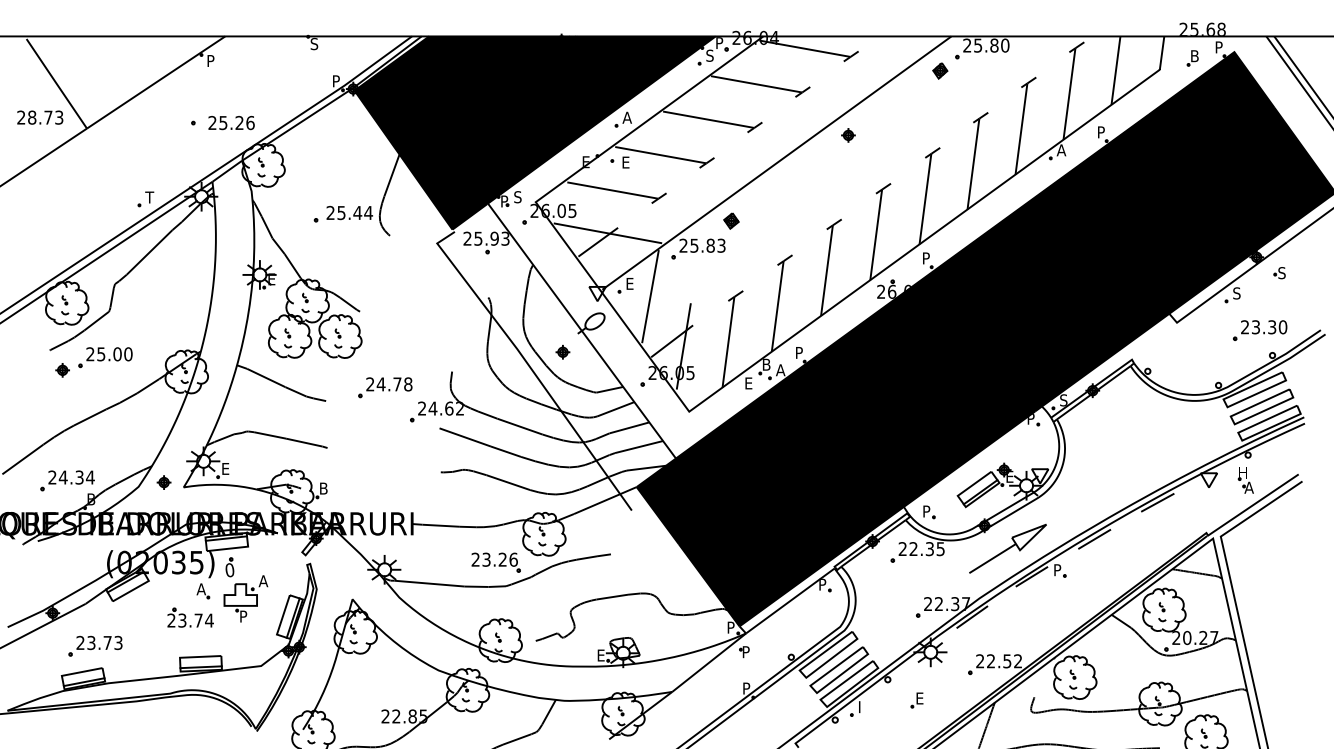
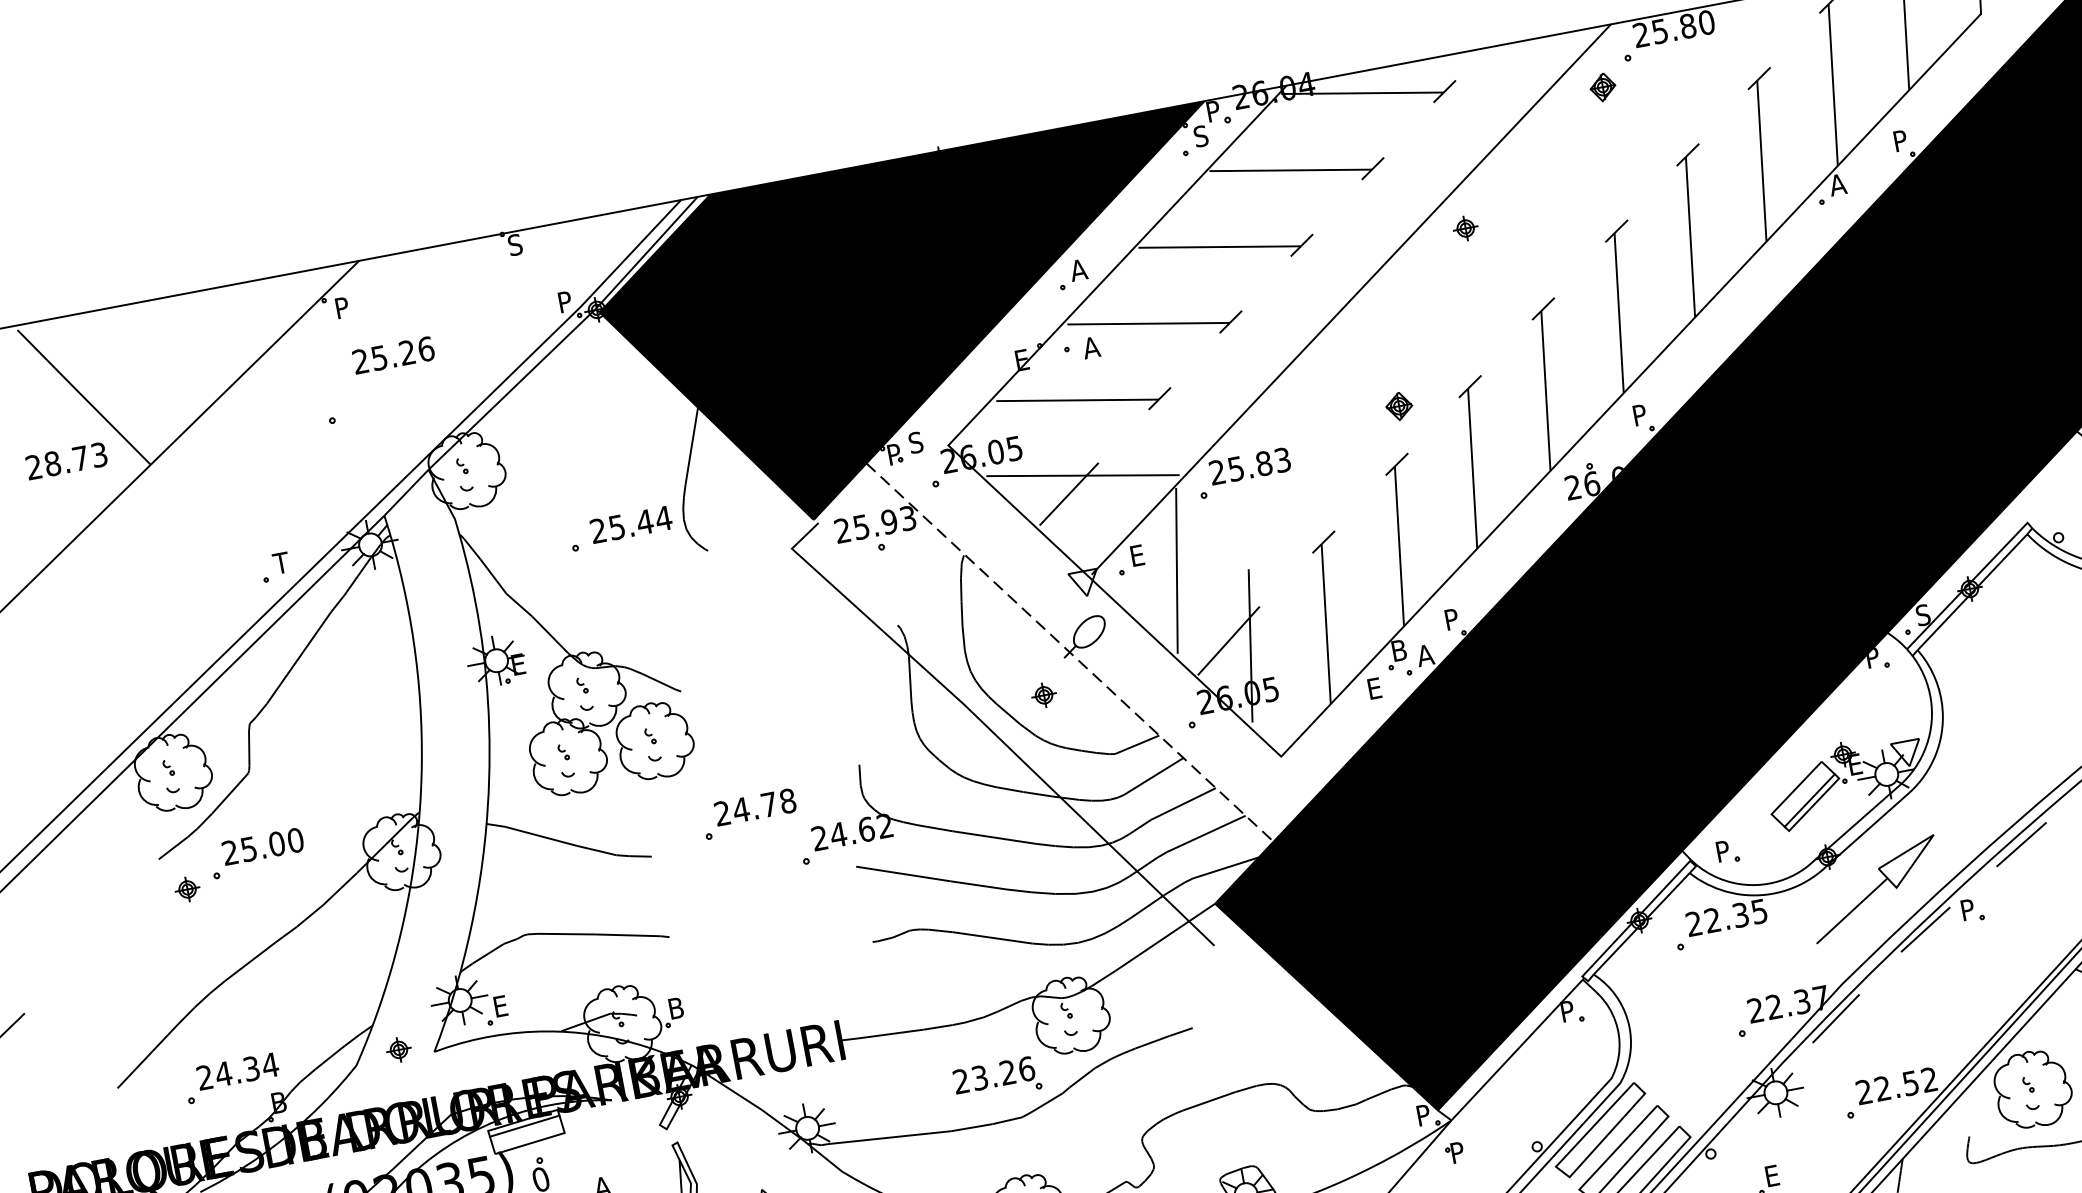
text: (231, 123) -> (393, 356), moved
text: (625, 162) -> (1090, 347), E -> A
part: (731, 220) -> (1399, 405), moved
line: (582, 331) -> (1071, 653), solid -> dashed

